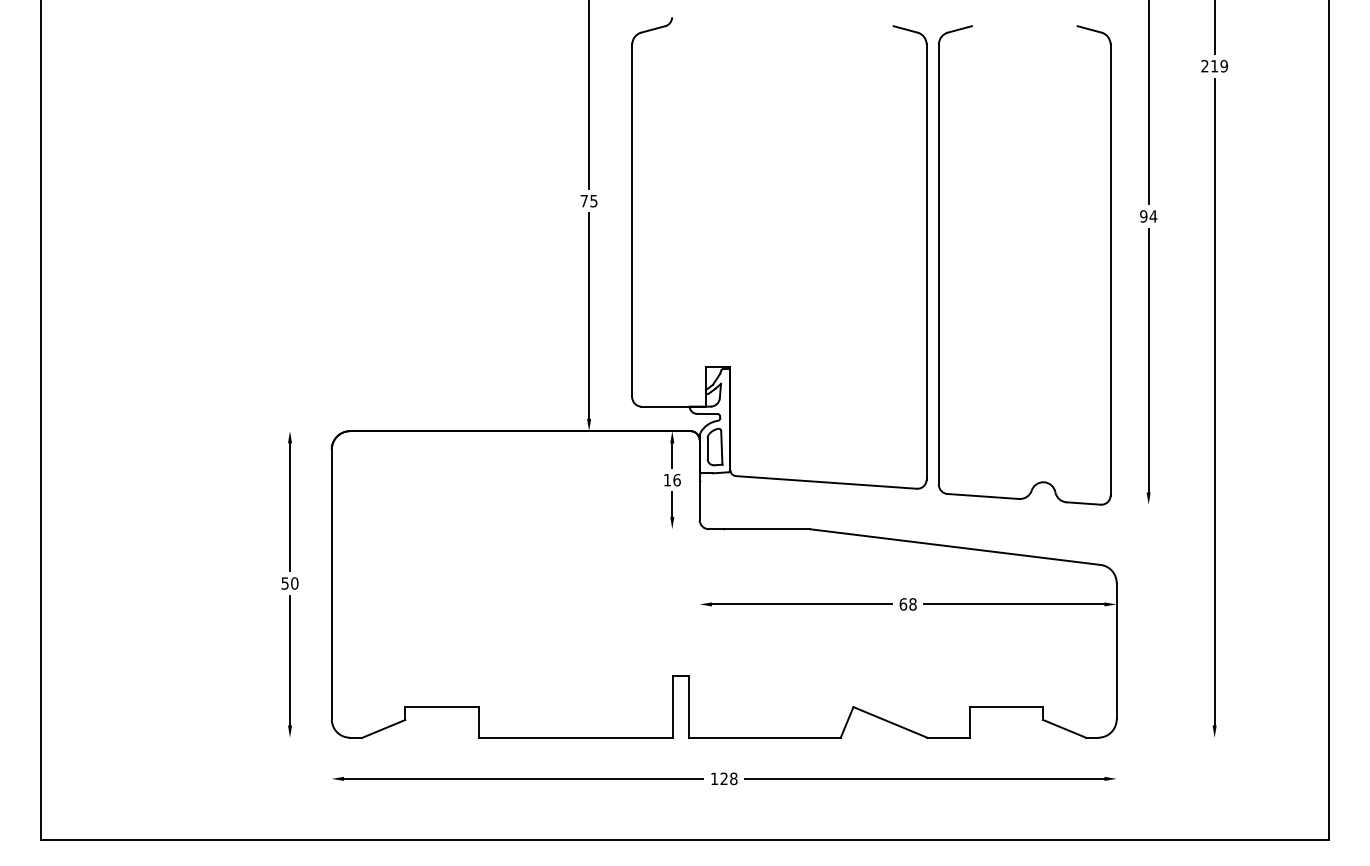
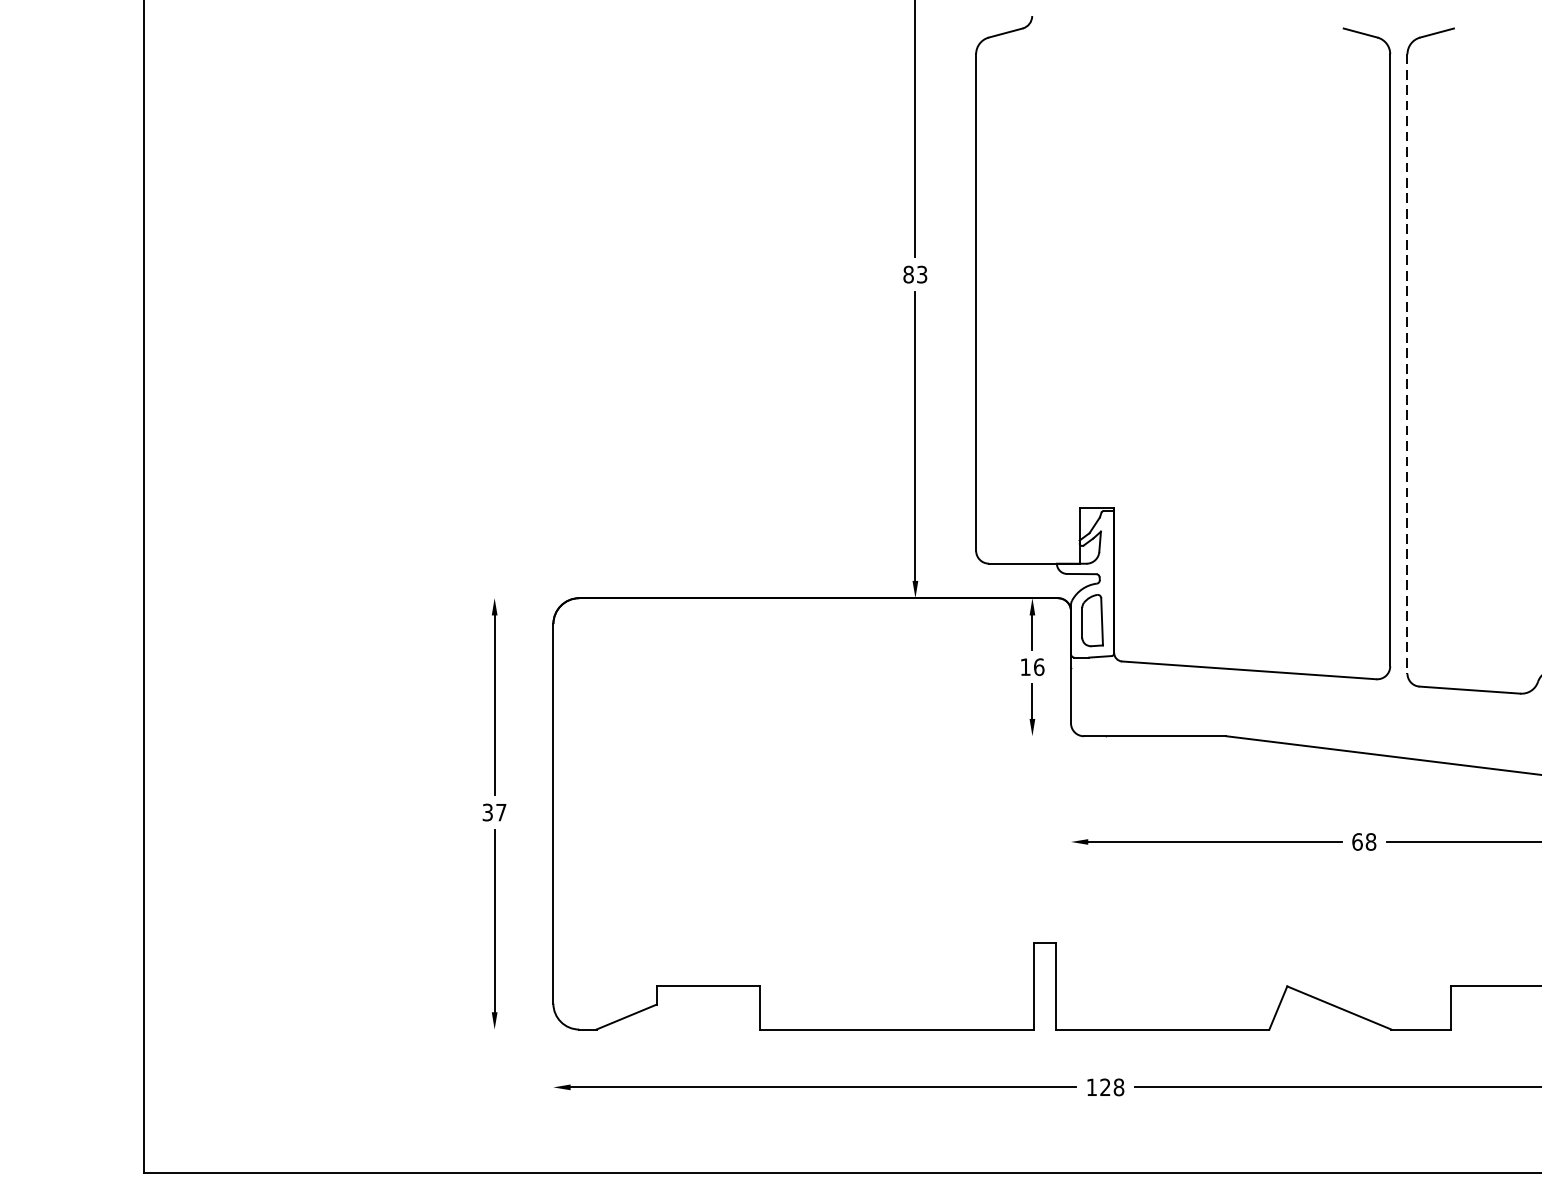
text: (588, 200) -> (914, 273), 75 -> 83
line: (938, 265) -> (1406, 365), solid -> dashed
text: (289, 583) -> (493, 812), 50 -> 37

